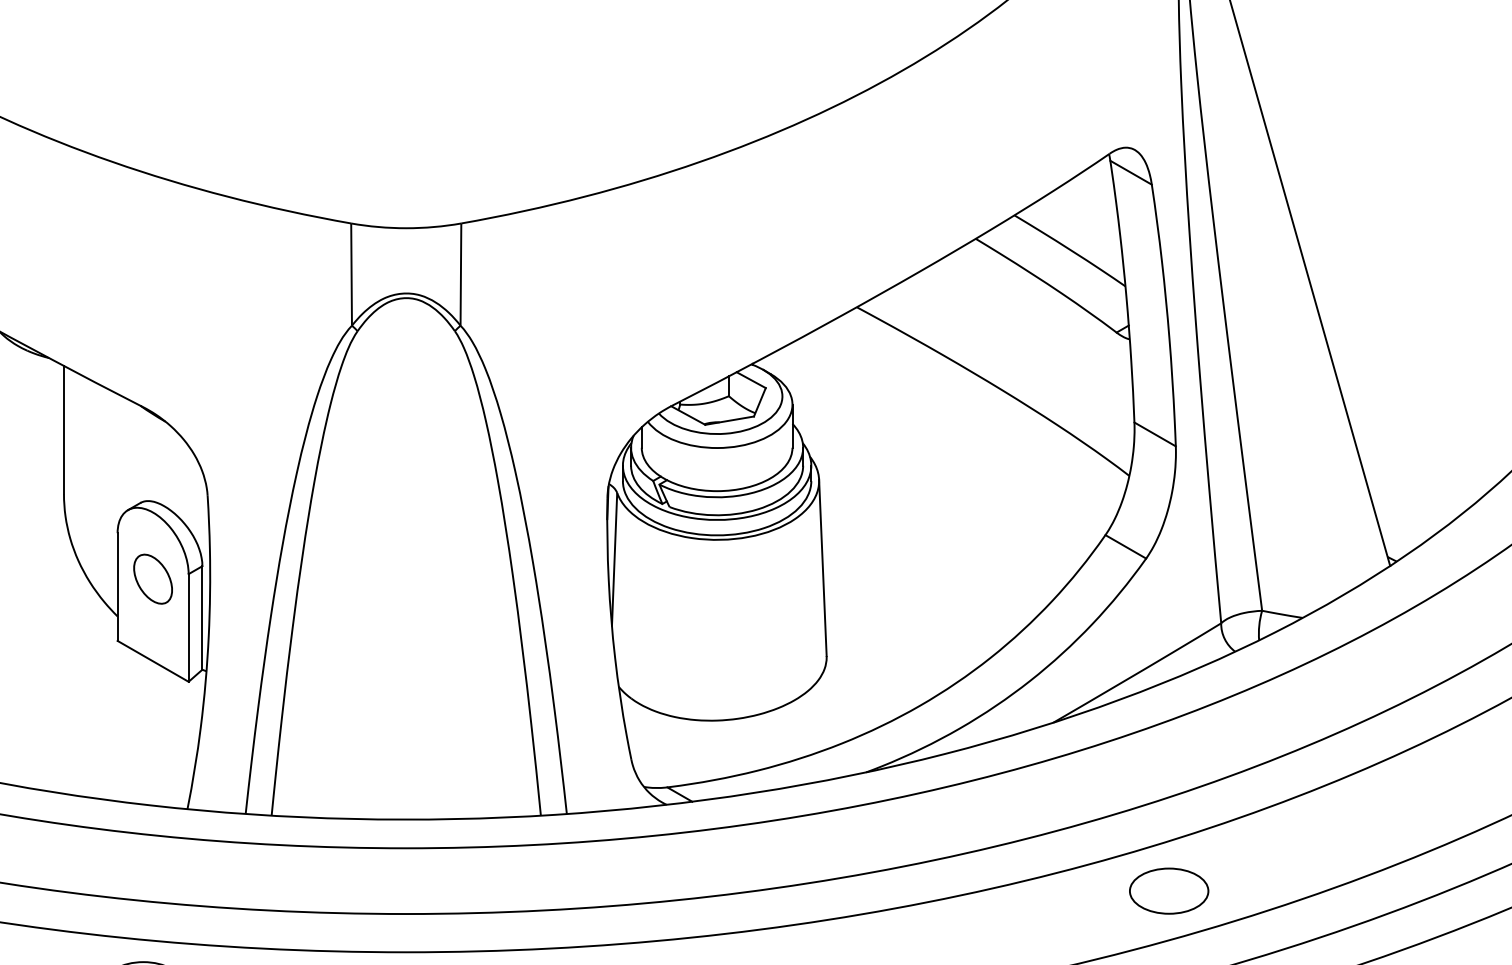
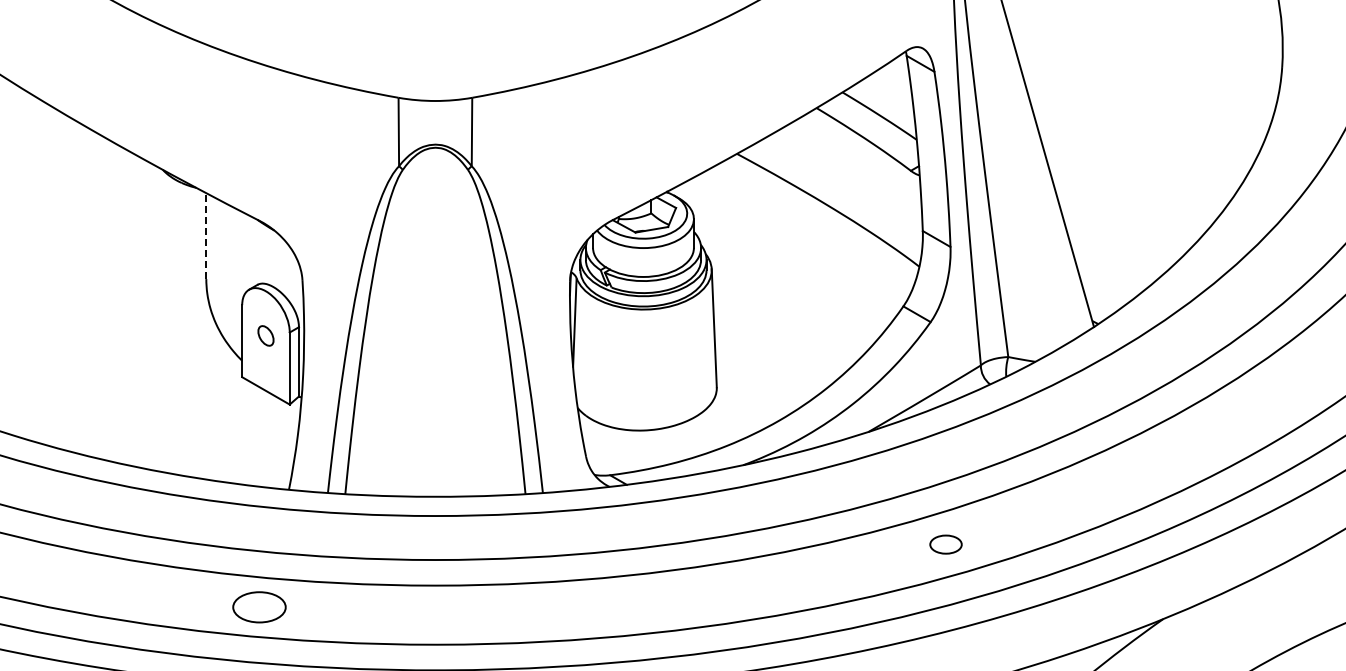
line: (64, 430) -> (206, 236), solid -> dashed
part: (152, 578) -> (265, 335), size x0.6
part: (1168, 890) -> (945, 544), size x0.6

